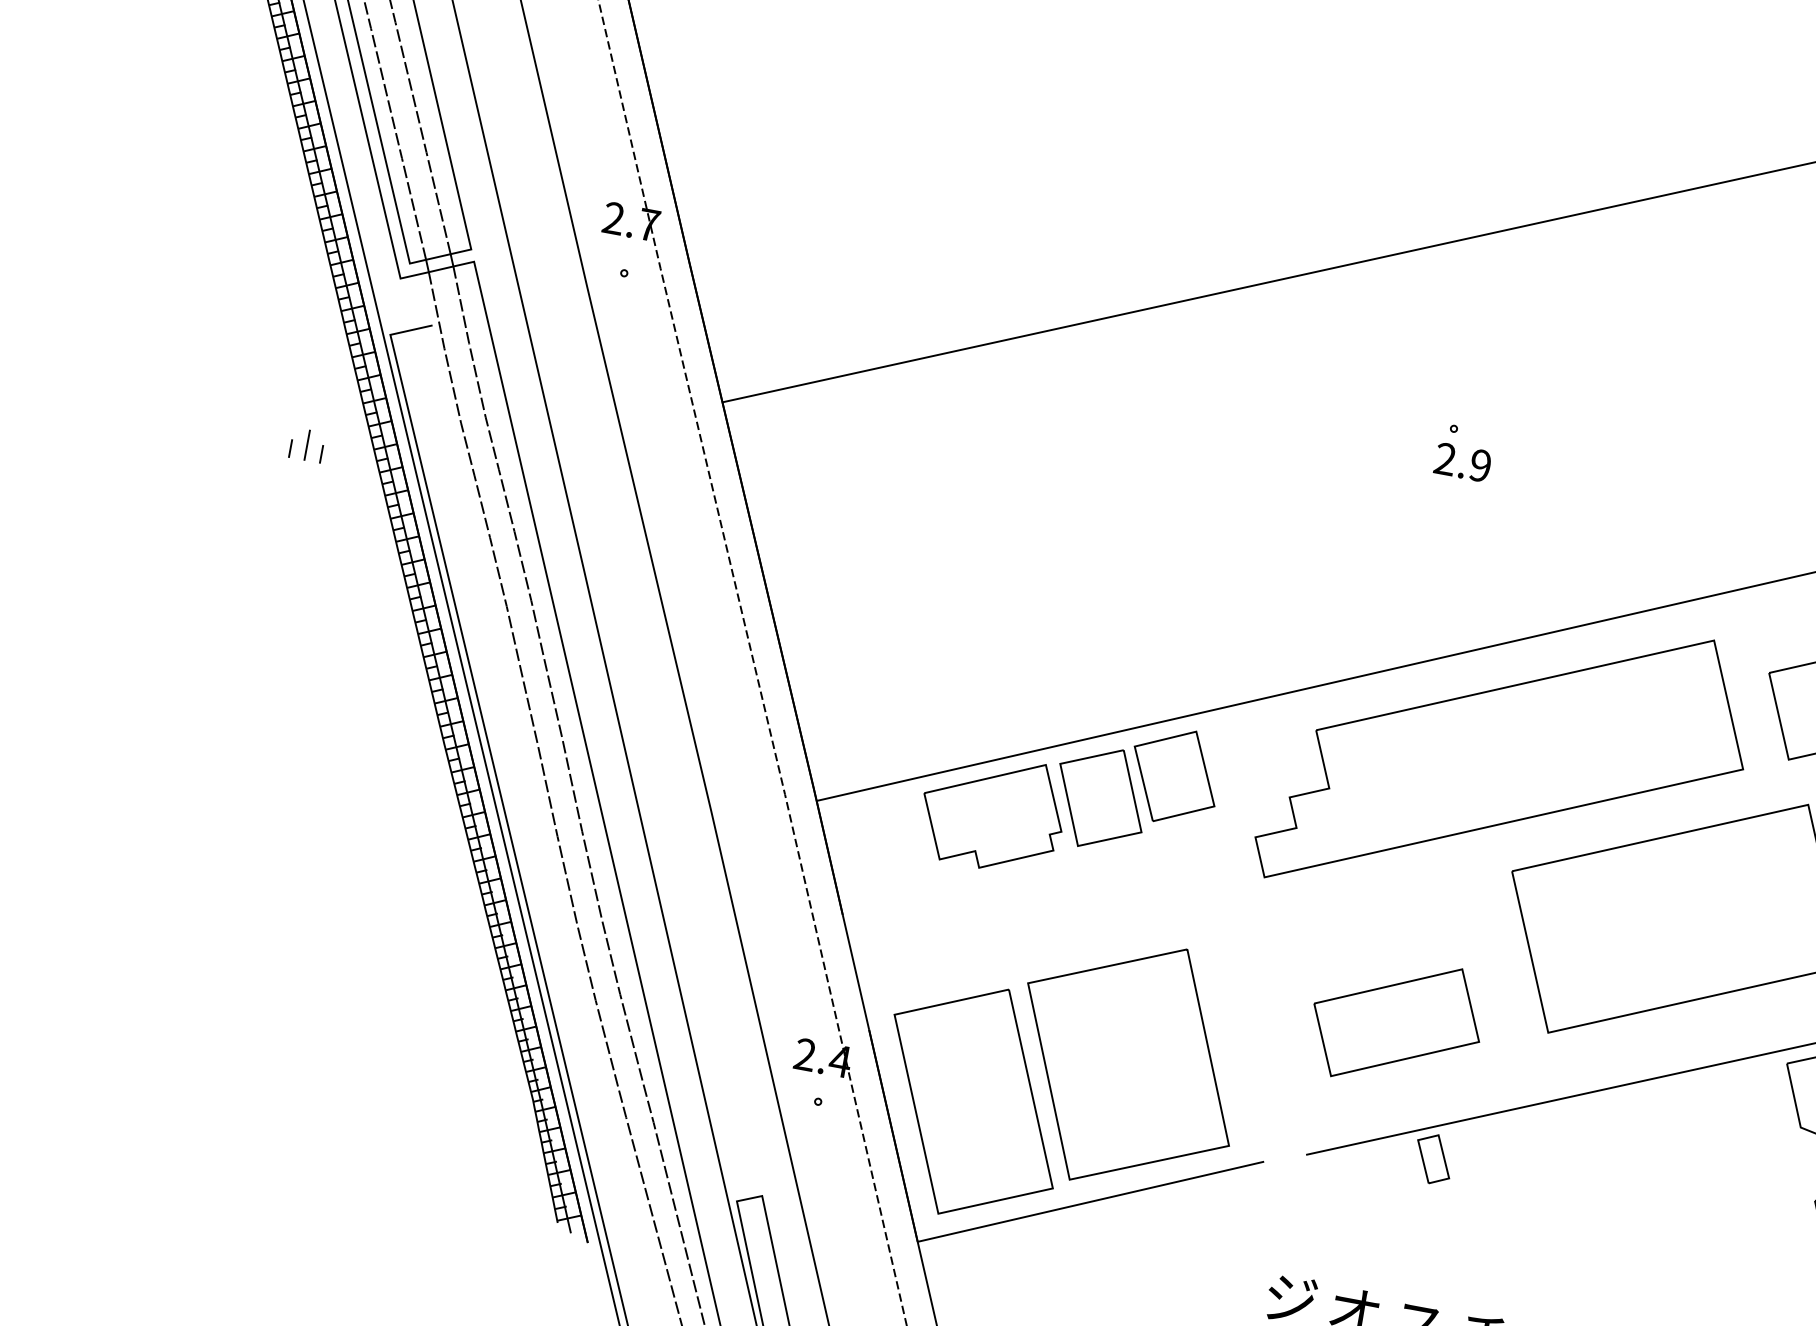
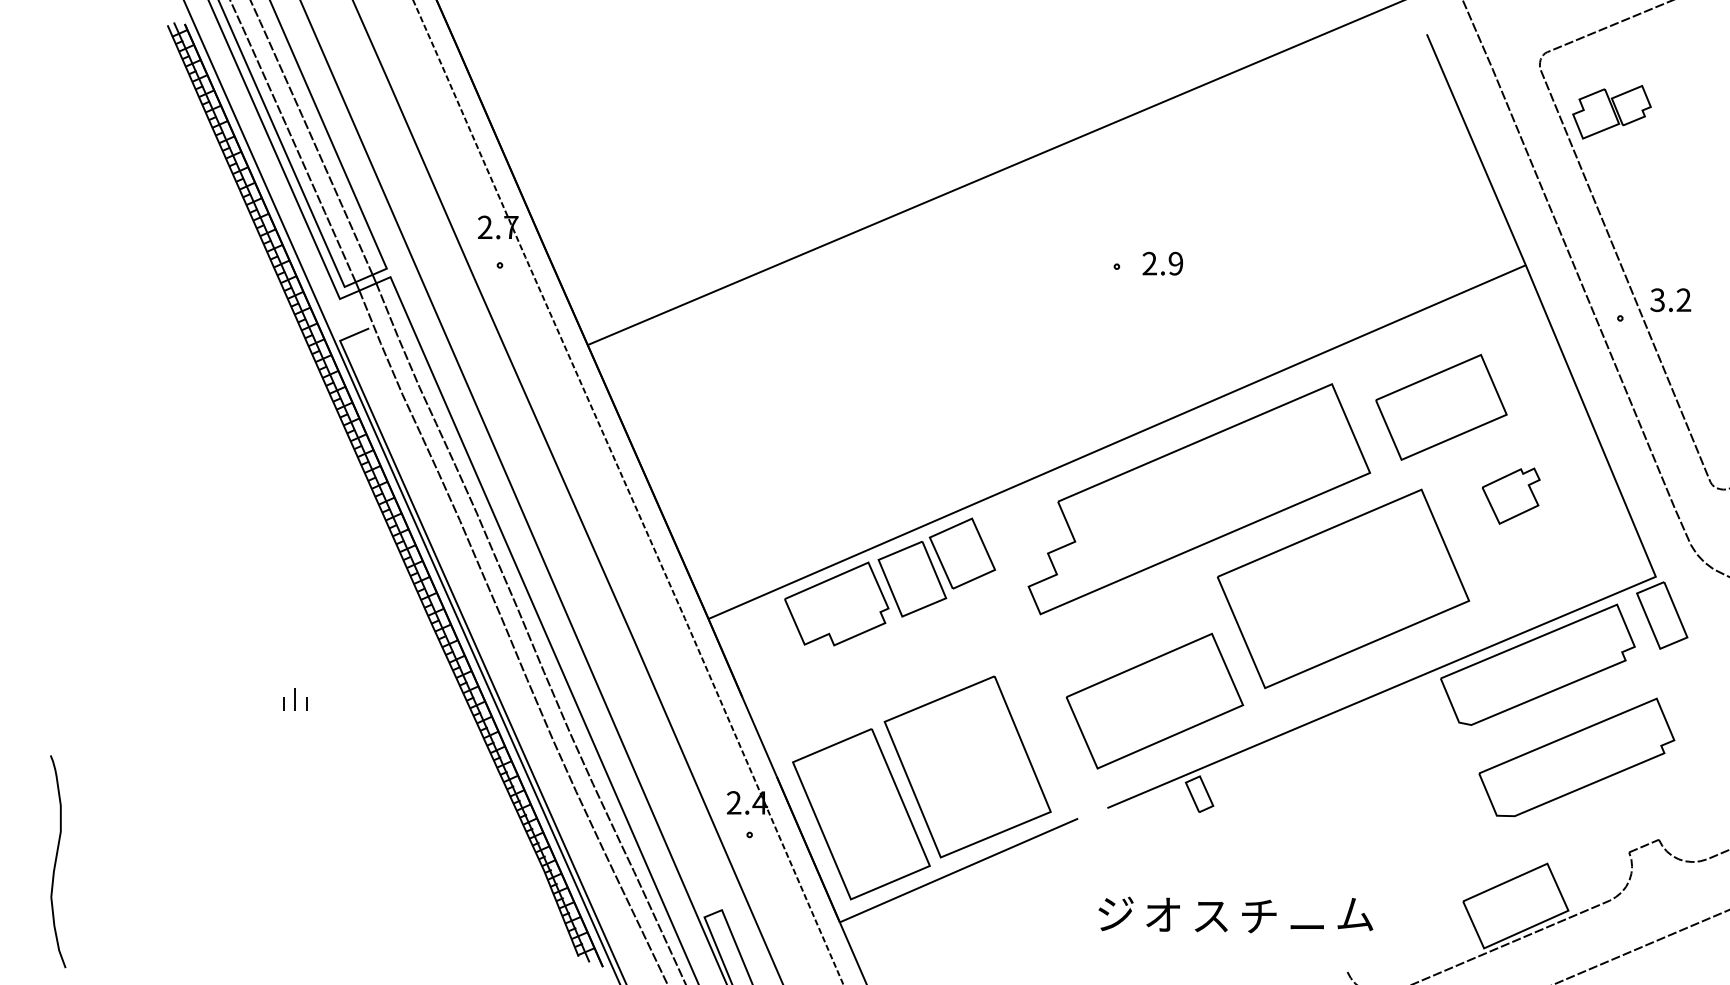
part: (307, 445) -> (295, 699), moved
text: (1462, 462) -> (1162, 263), moved
part: (1396, 1021) -> (1154, 700), size x1.43

